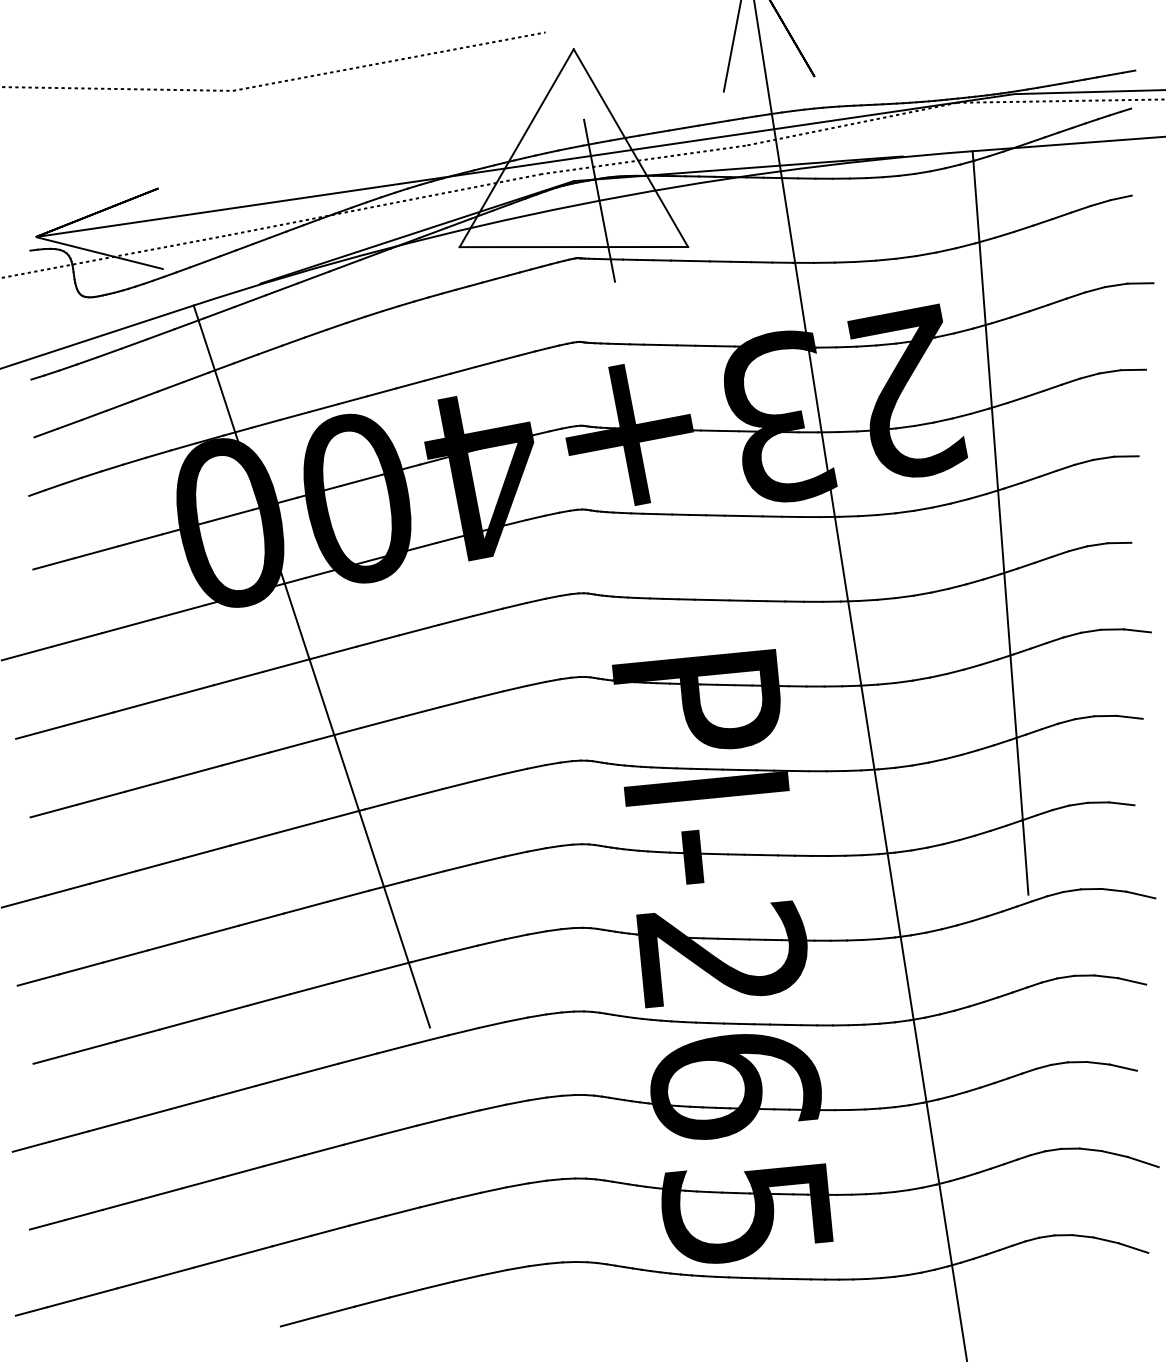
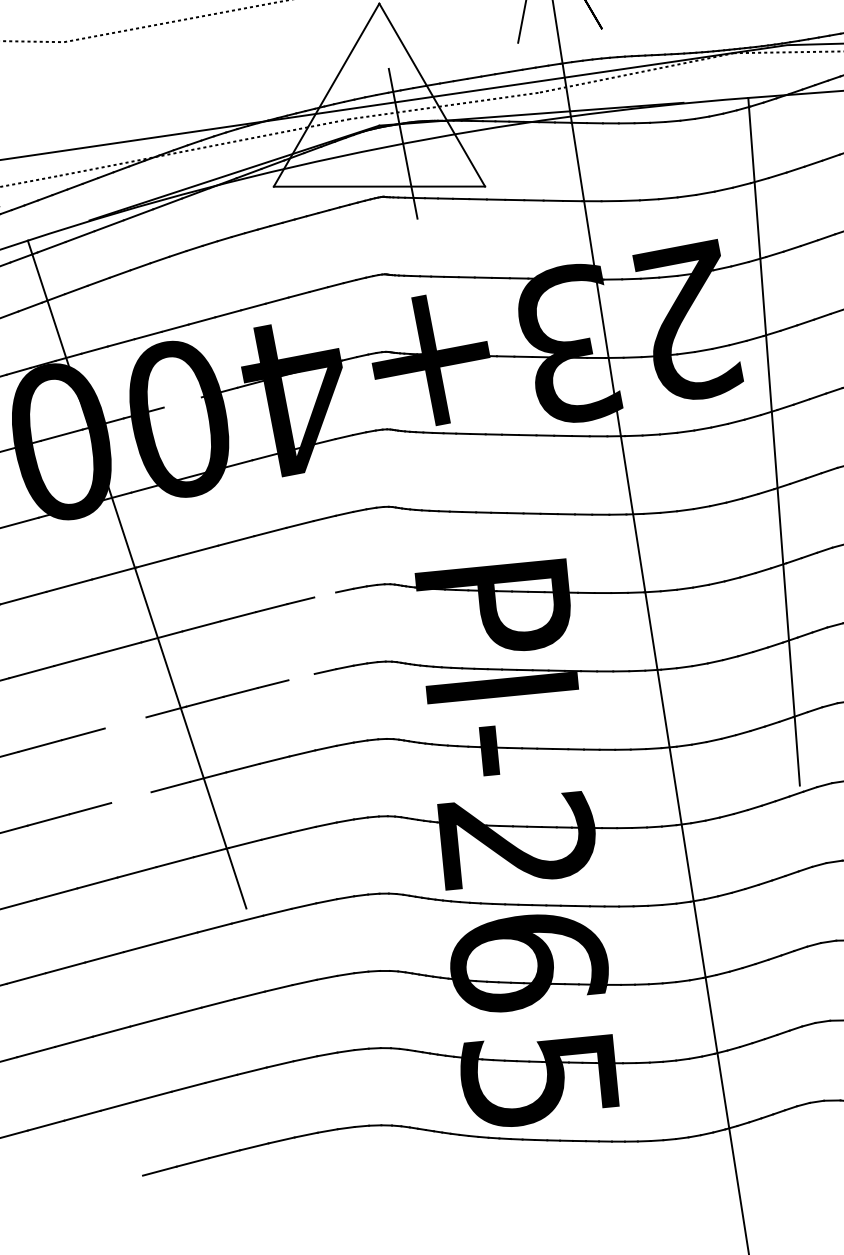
line: (360, 480) -> (182, 402), removed
line: (514, 688) -> (324, 594), removed
line: (489, 777) -> (301, 677), removed
line: (298, 826) -> (124, 722), removed
line: (305, 907) -> (131, 797), removed
line: (299, 1321) -> (125, 1180), removed

